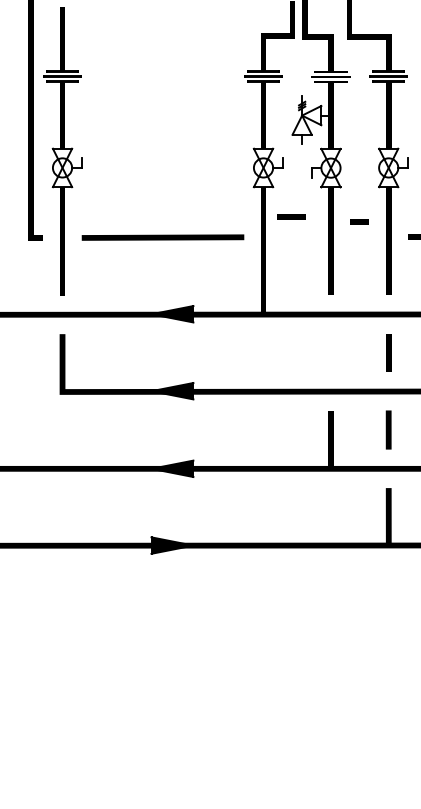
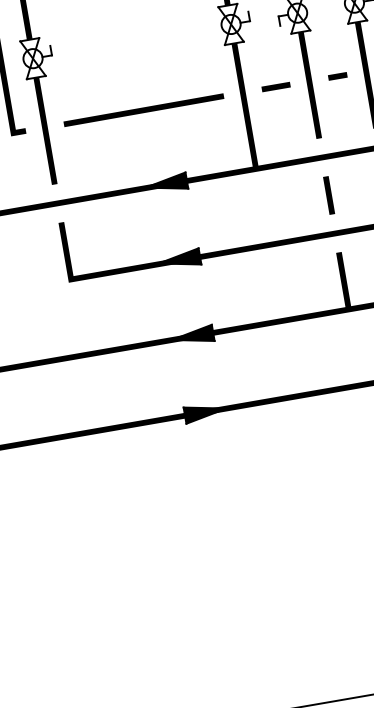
line: (291, 216) -> (276, 86), moved
line: (359, 221) -> (337, 75), moved
line: (330, 352) -> (328, 194), added

